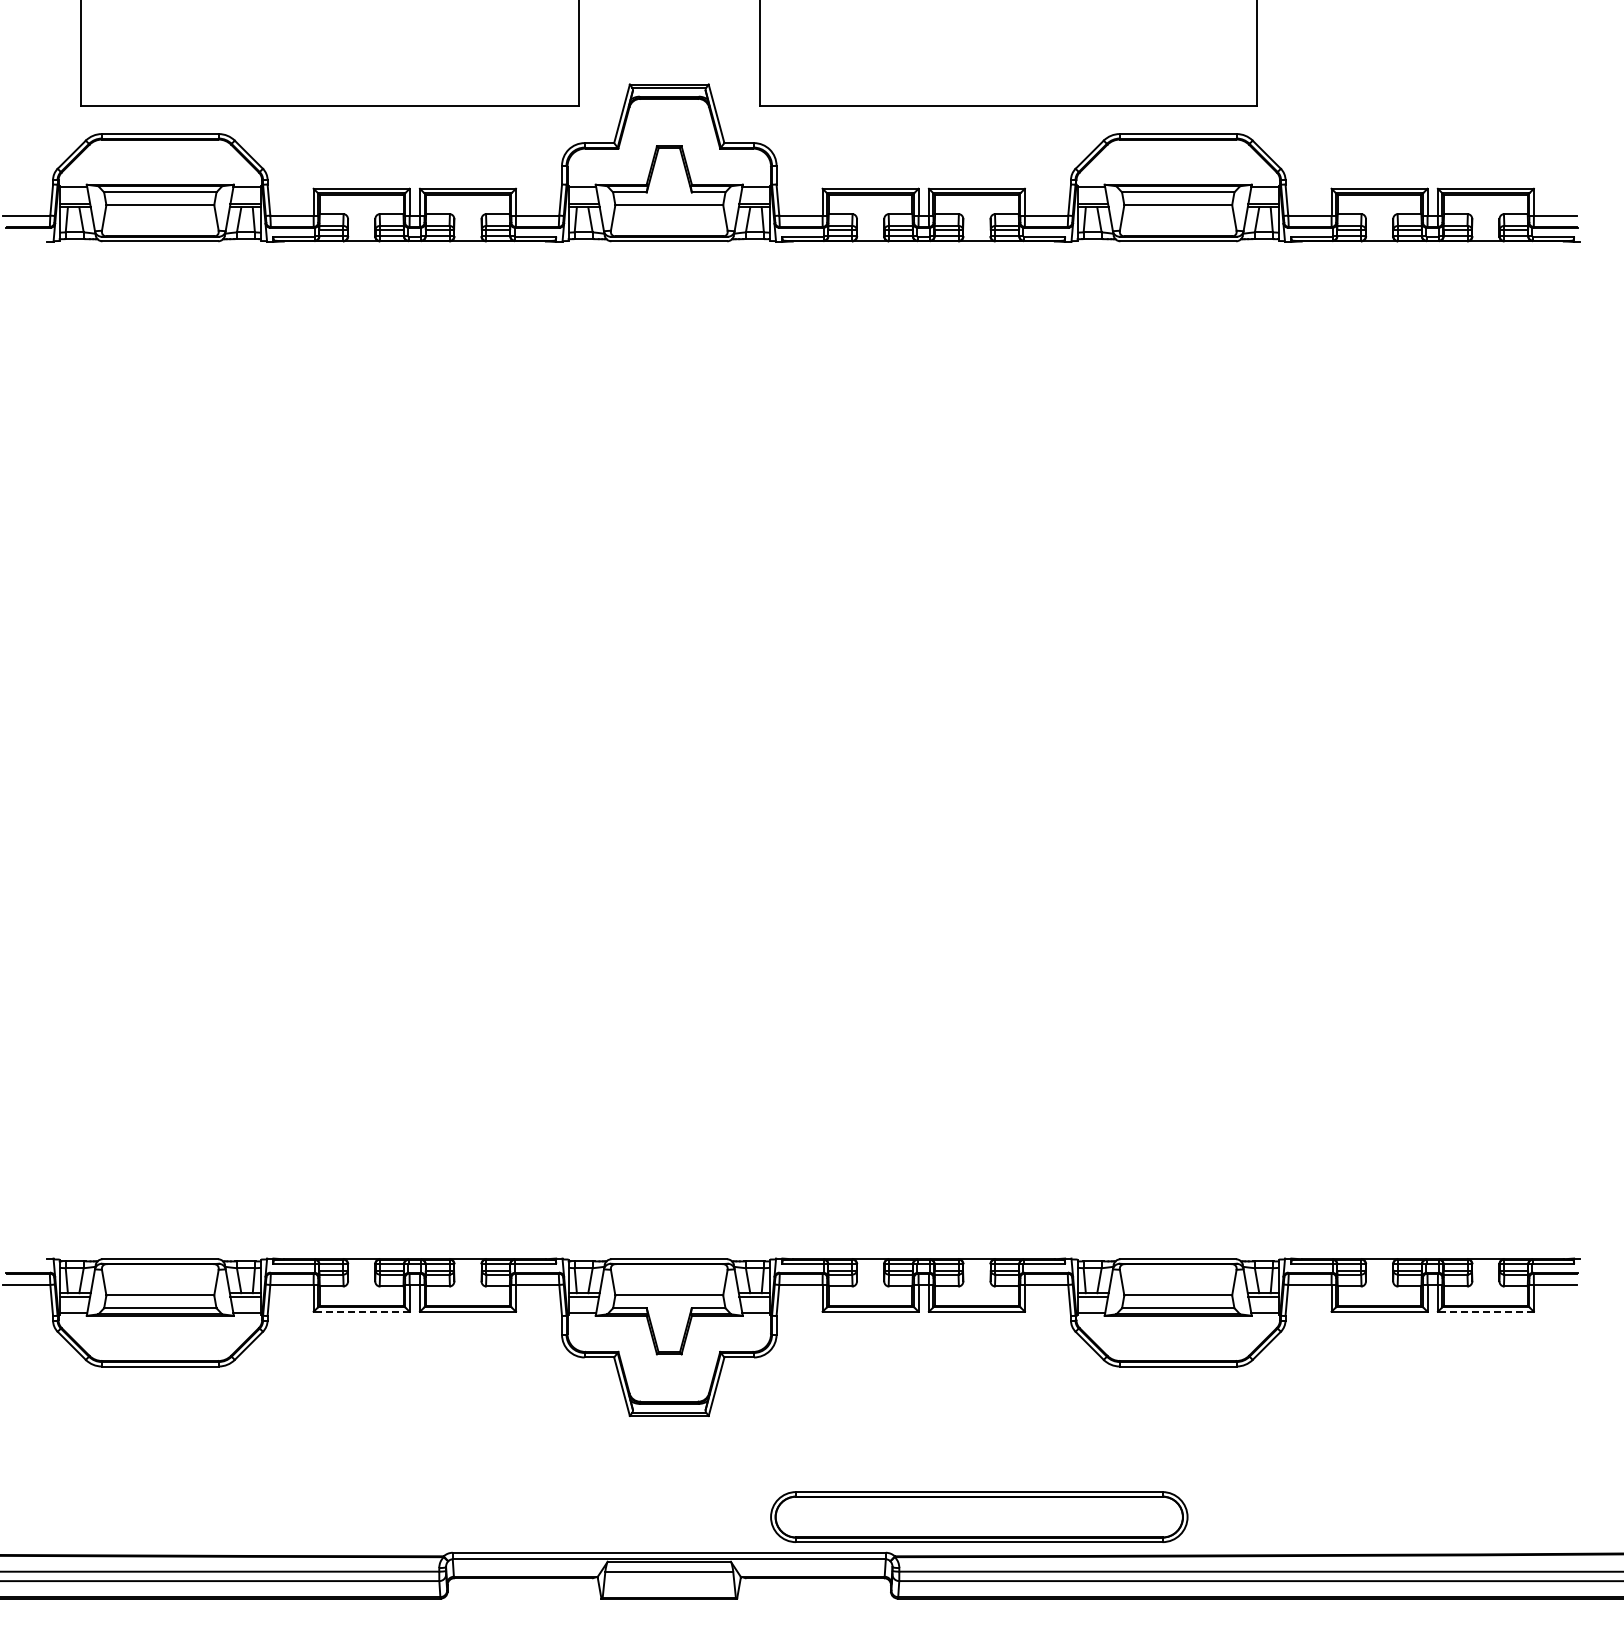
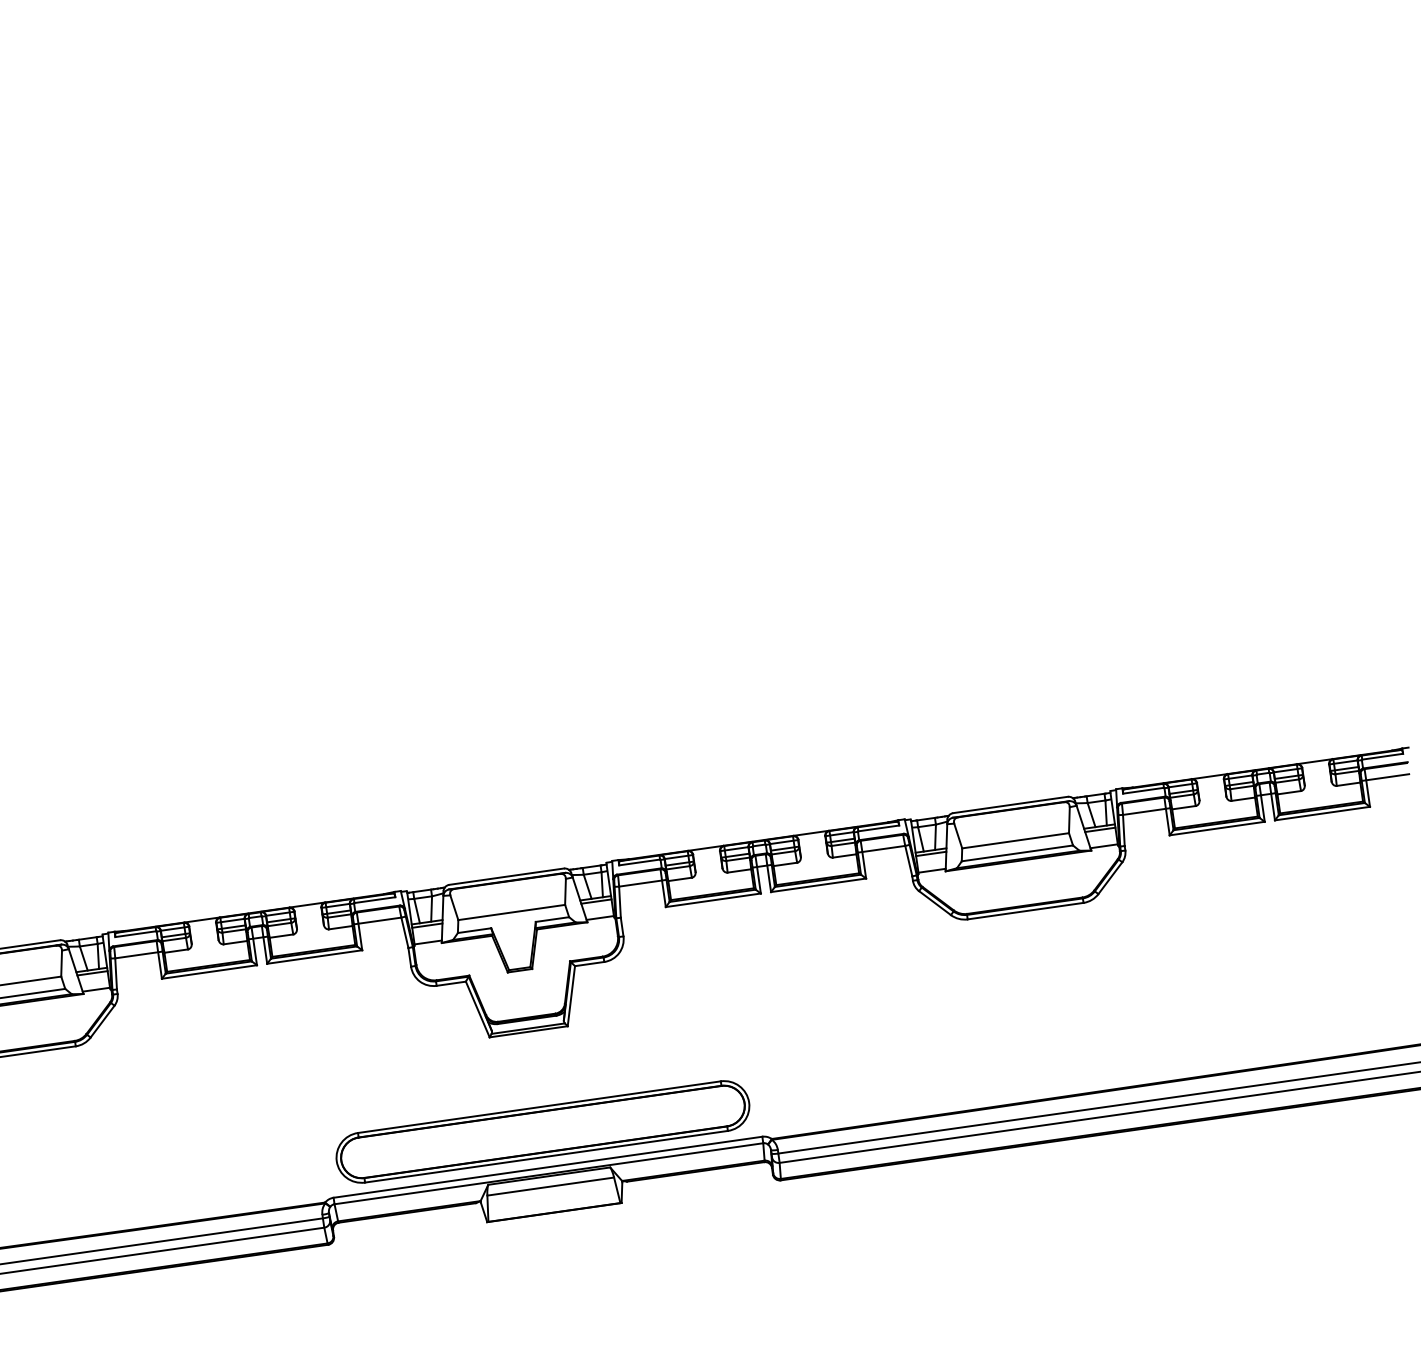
line: (361, 1311) -> (209, 971), dashed -> solid
line: (1485, 1311) -> (1322, 813), dashed -> solid
part: (979, 1516) -> (543, 1131), moved

